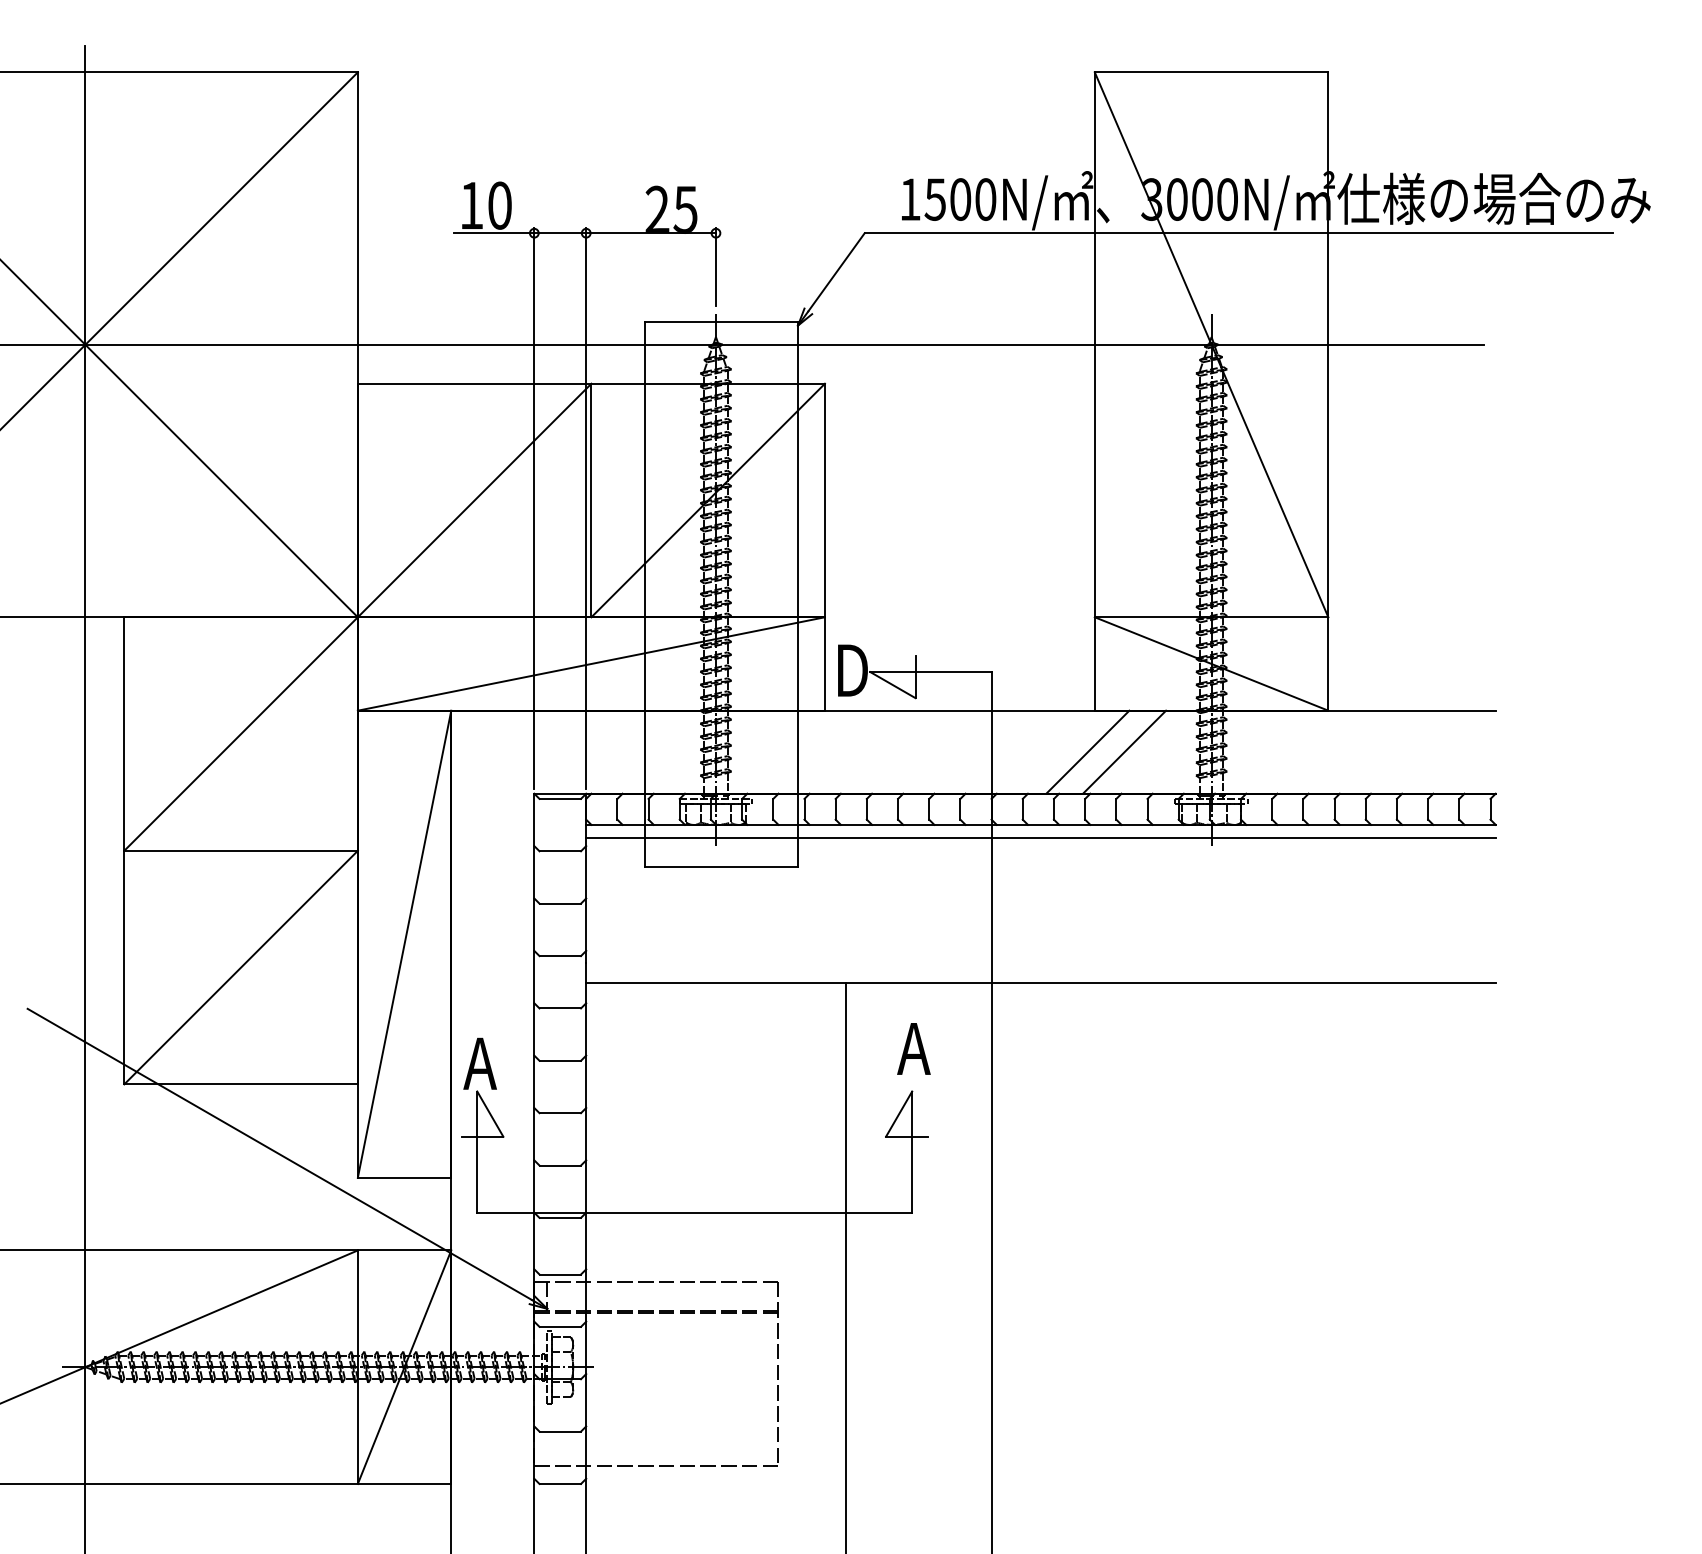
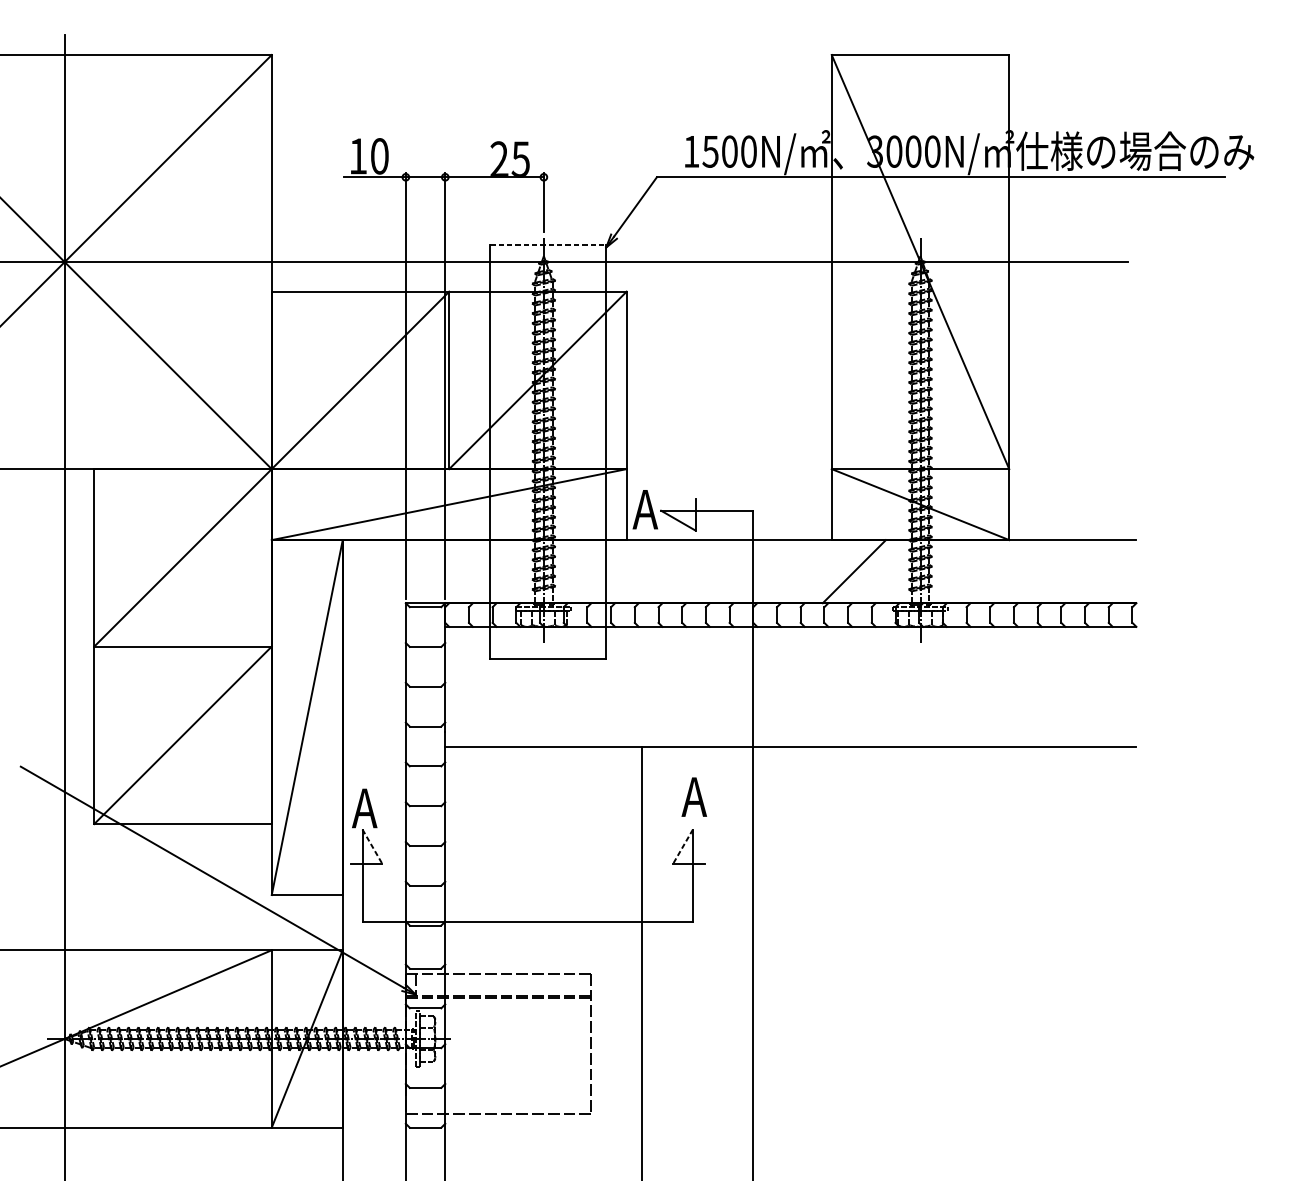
line: (722, 322) -> (548, 245), solid -> dashed
text: (849, 670) -> (645, 509), D -> A
line: (1087, 751) -> (826, 571), removed
line: (1040, 838) -> (790, 637), removed
line: (490, 1114) -> (372, 846), solid -> dashed
line: (898, 1114) -> (682, 846), solid -> dashed

